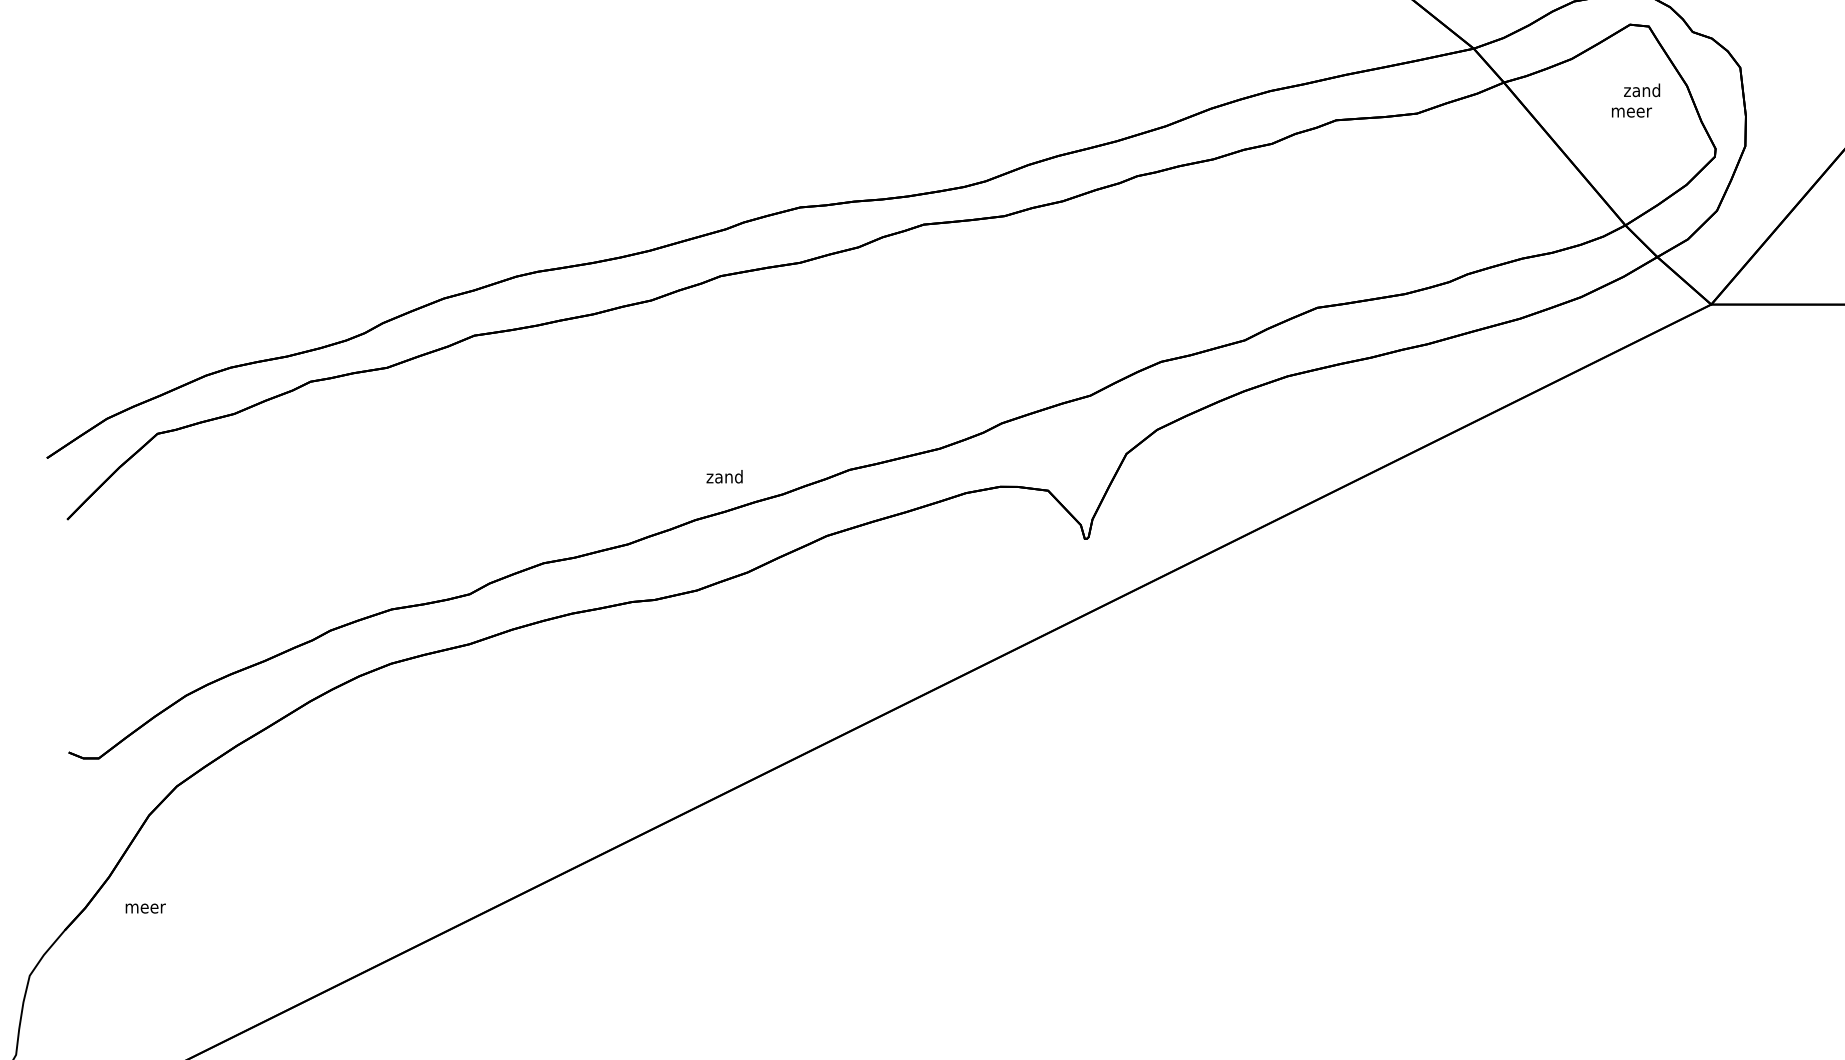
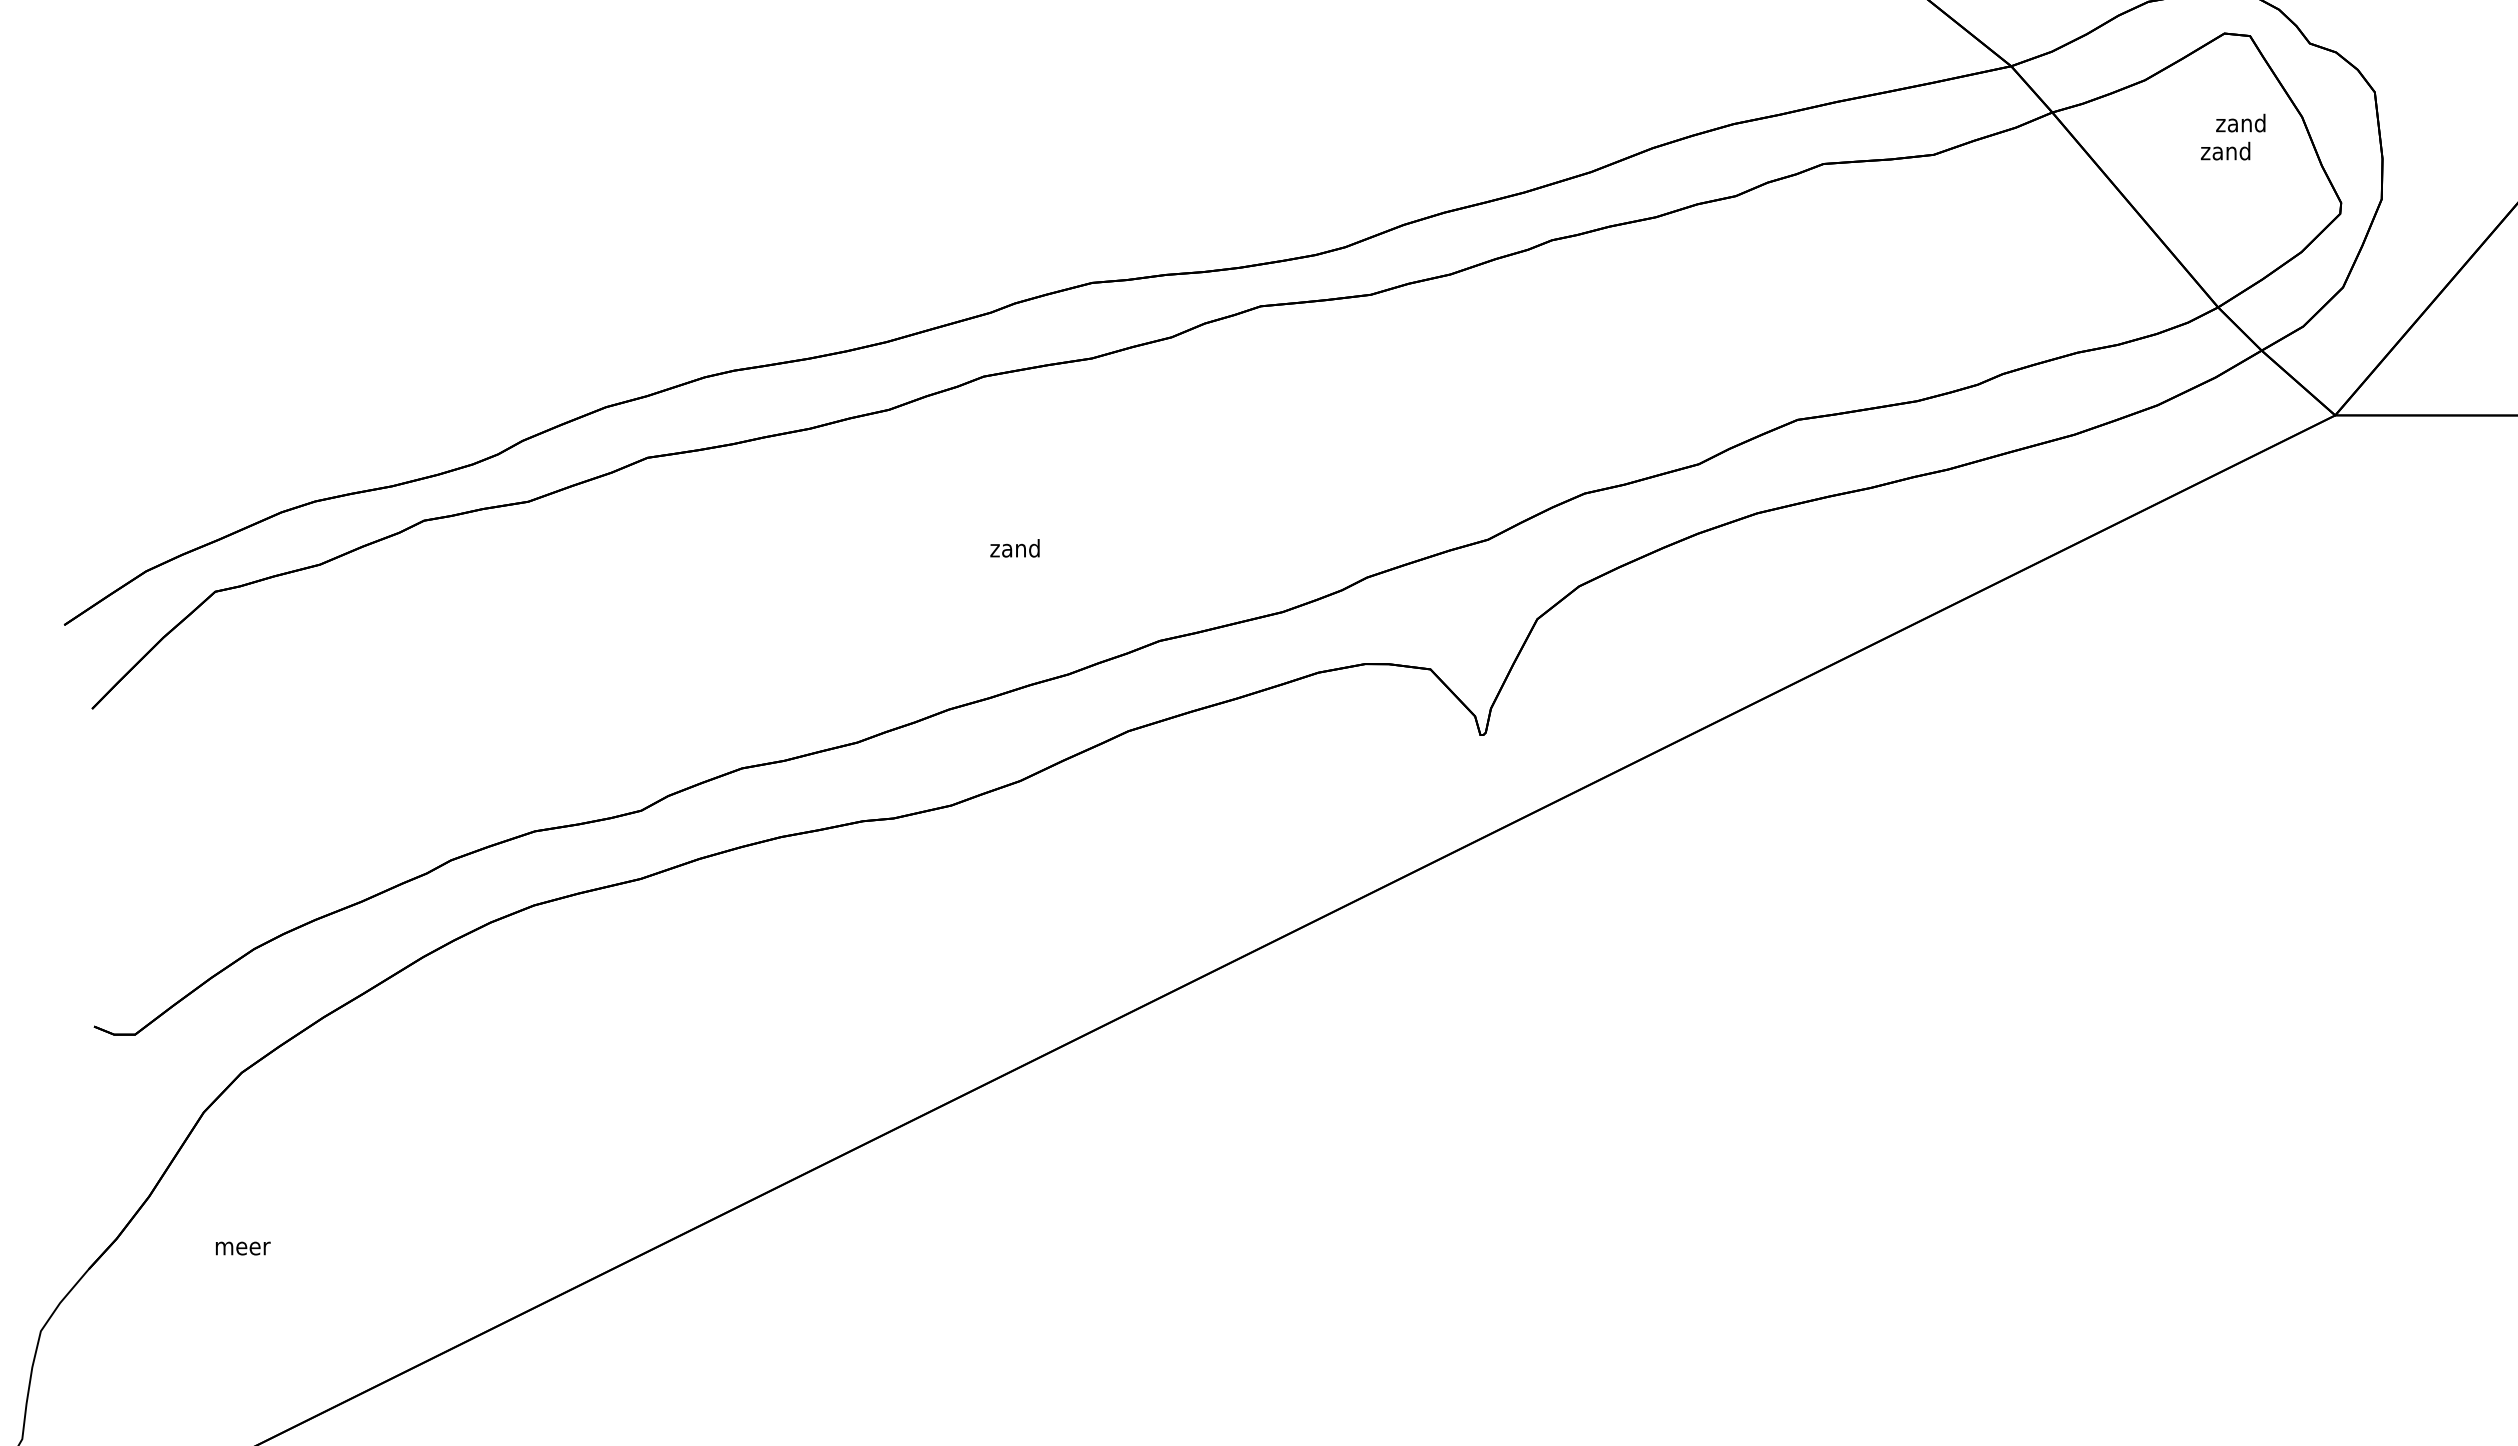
text: (1631, 110) -> (2226, 150), meer -> zand
text: (724, 476) -> (1014, 548), moved
text: (145, 908) -> (243, 1248), moved

